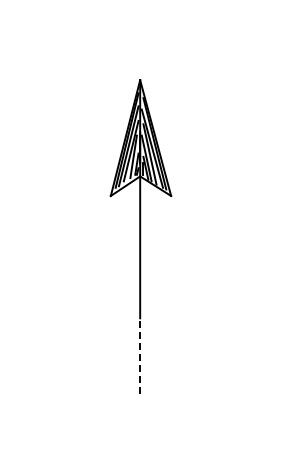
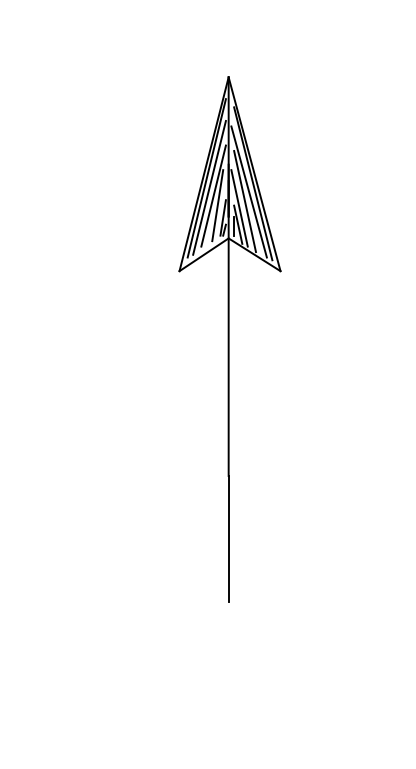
line: (140, 356) -> (229, 539), dashed -> solid

